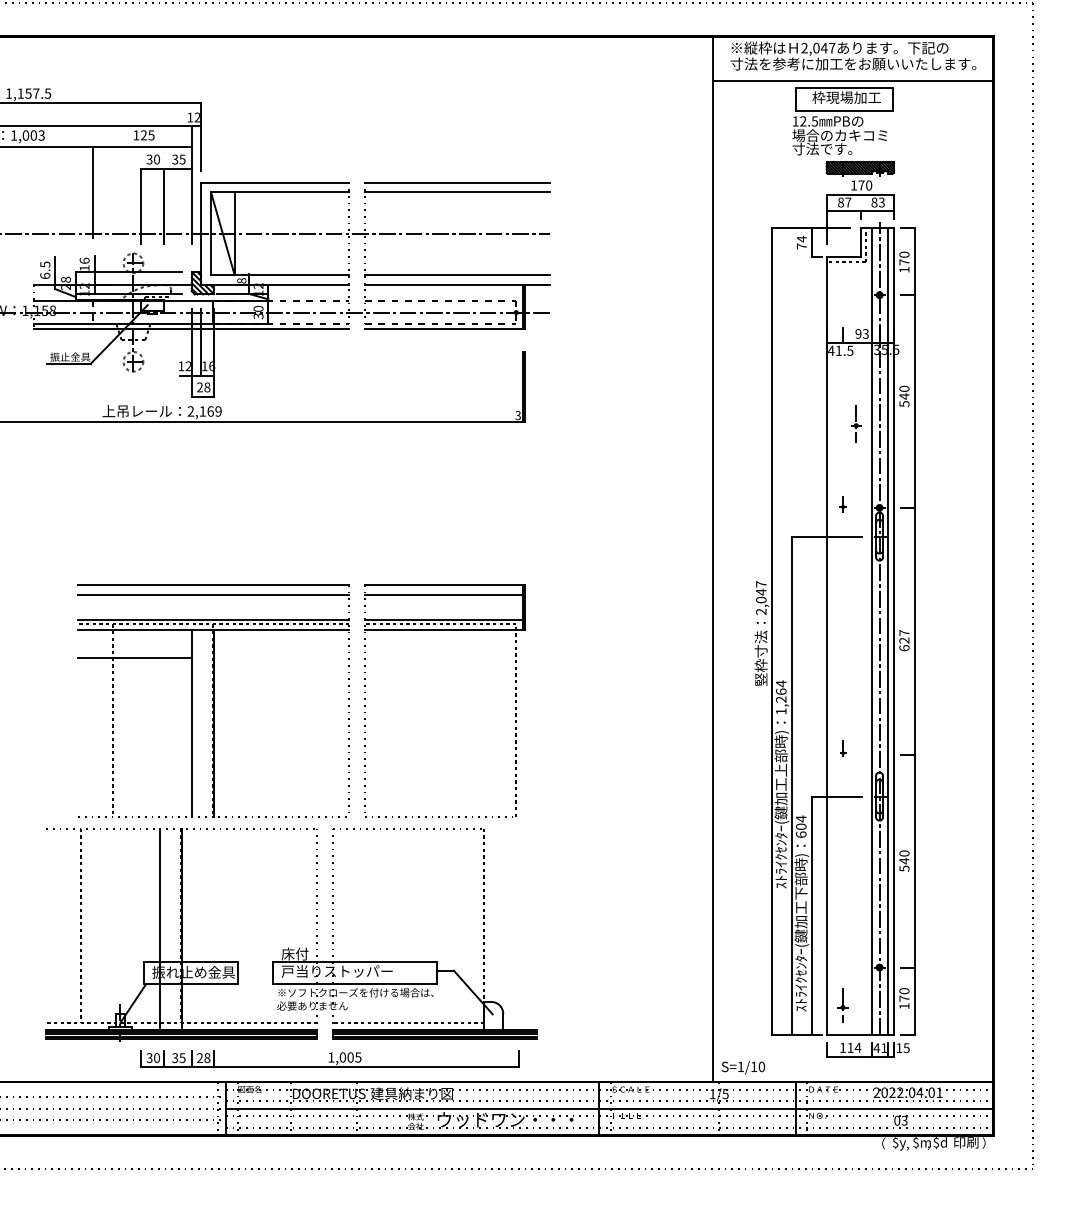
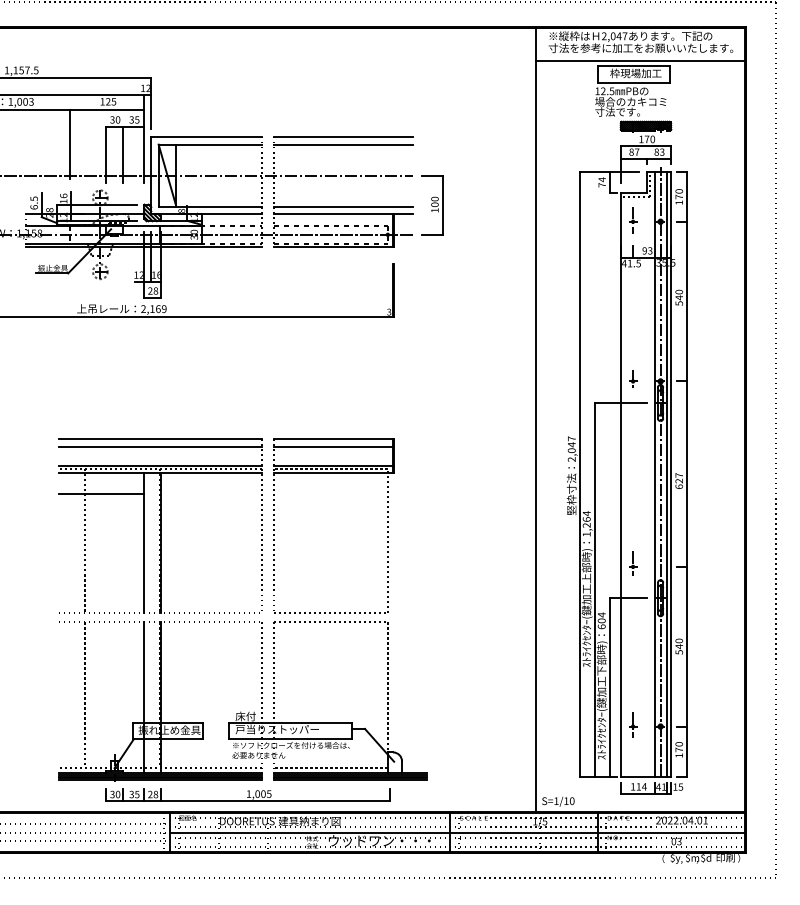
part: (575, 273) -> (432, 205), added
part: (856, 424) -> (633, 220), moved
part: (843, 503) -> (633, 378), size x1.43
part: (843, 750) -> (633, 563), size x1.67
part: (288, 947) -> (240, 711), moved
part: (843, 1004) -> (633, 724), moved

